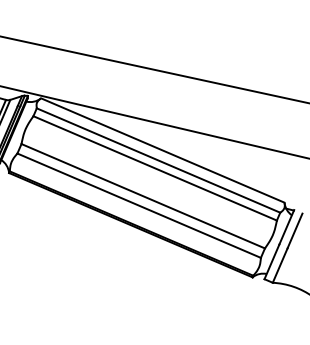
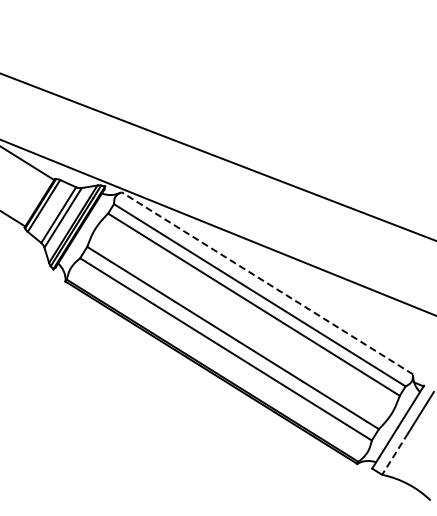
line: (162, 150) -> (267, 283), solid -> dashed
line: (279, 265) -> (394, 454), solid -> dashed

